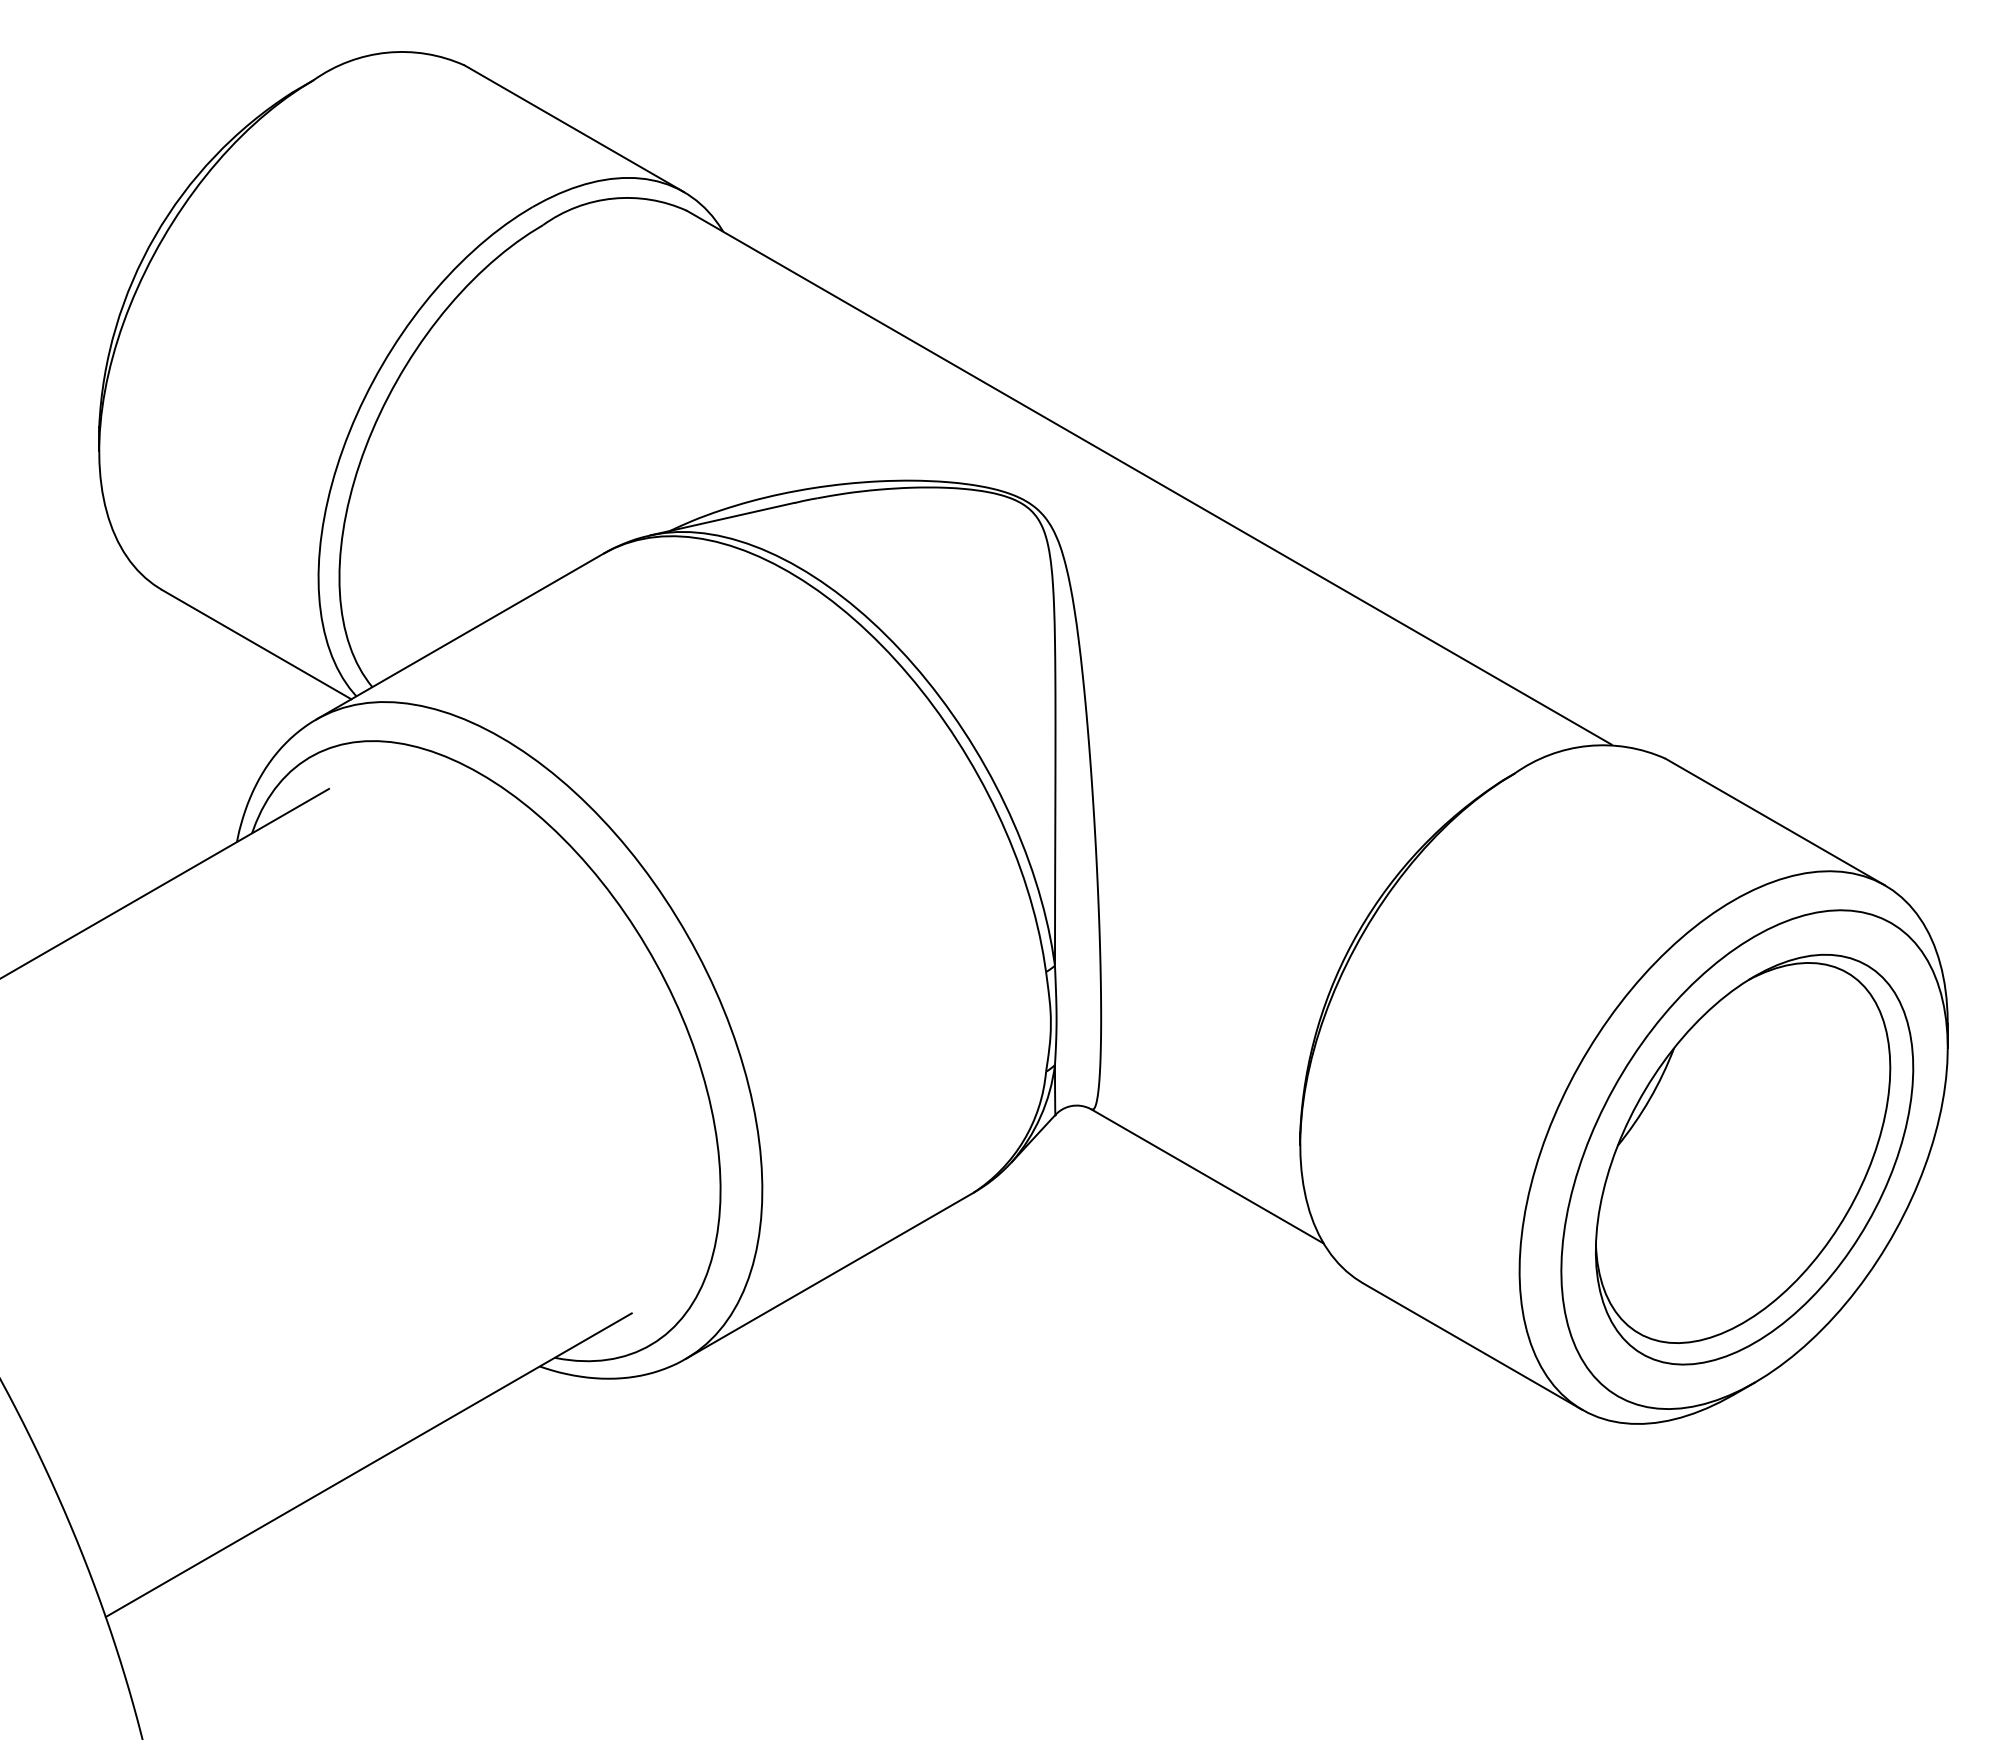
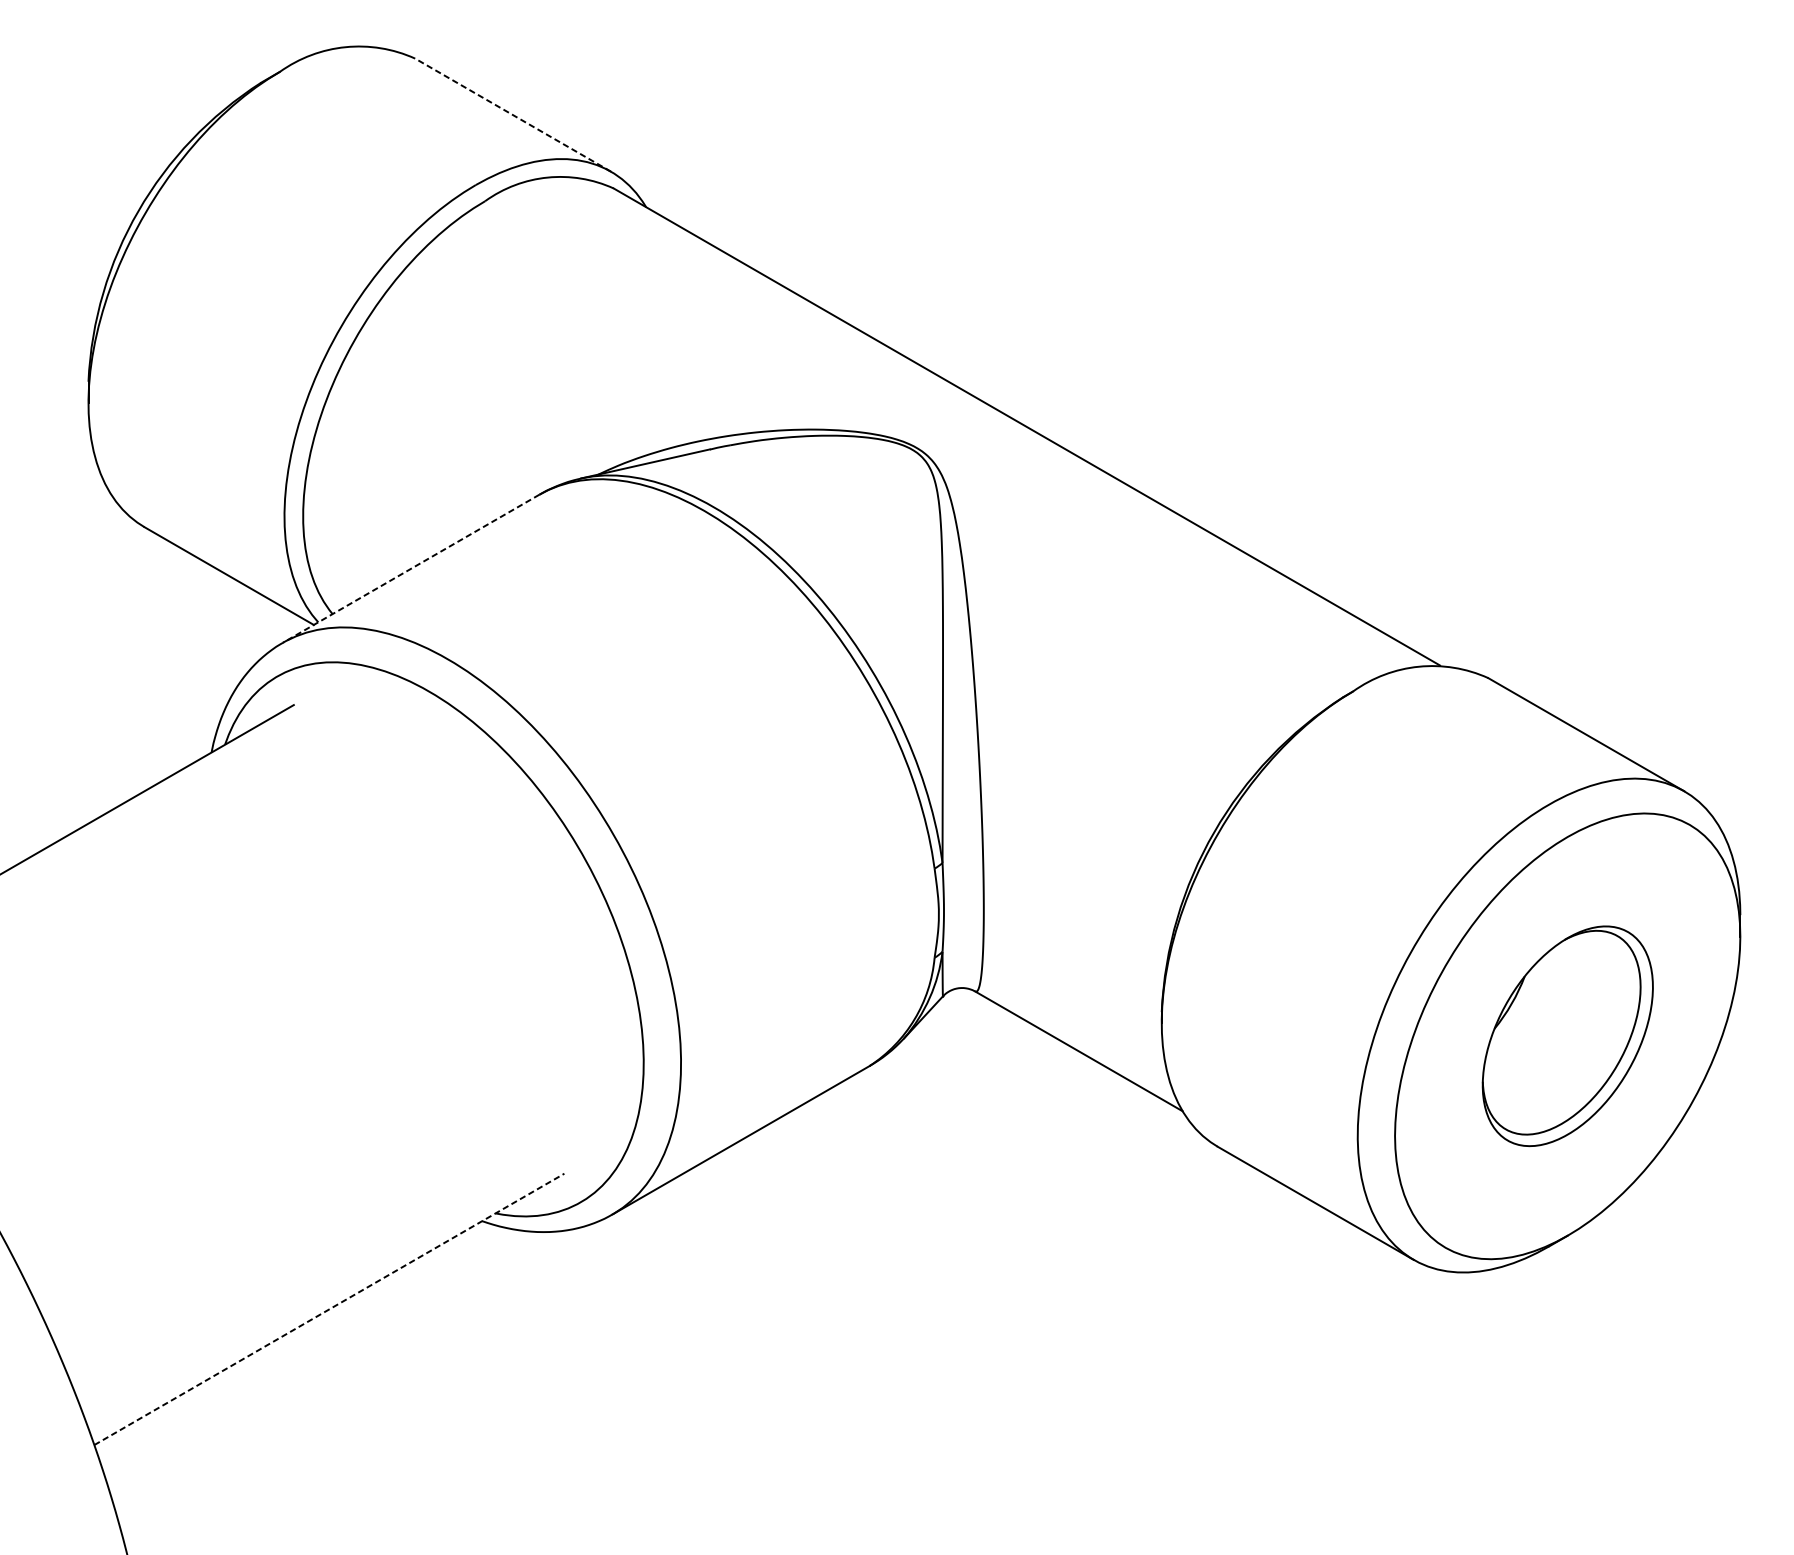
line: (574, 128) -> (513, 114), solid -> dashed
line: (460, 636) -> (411, 568), solid -> dashed
part: (1754, 1159) -> (1567, 1036), size x0.6
line: (368, 1465) -> (329, 1309), solid -> dashed

